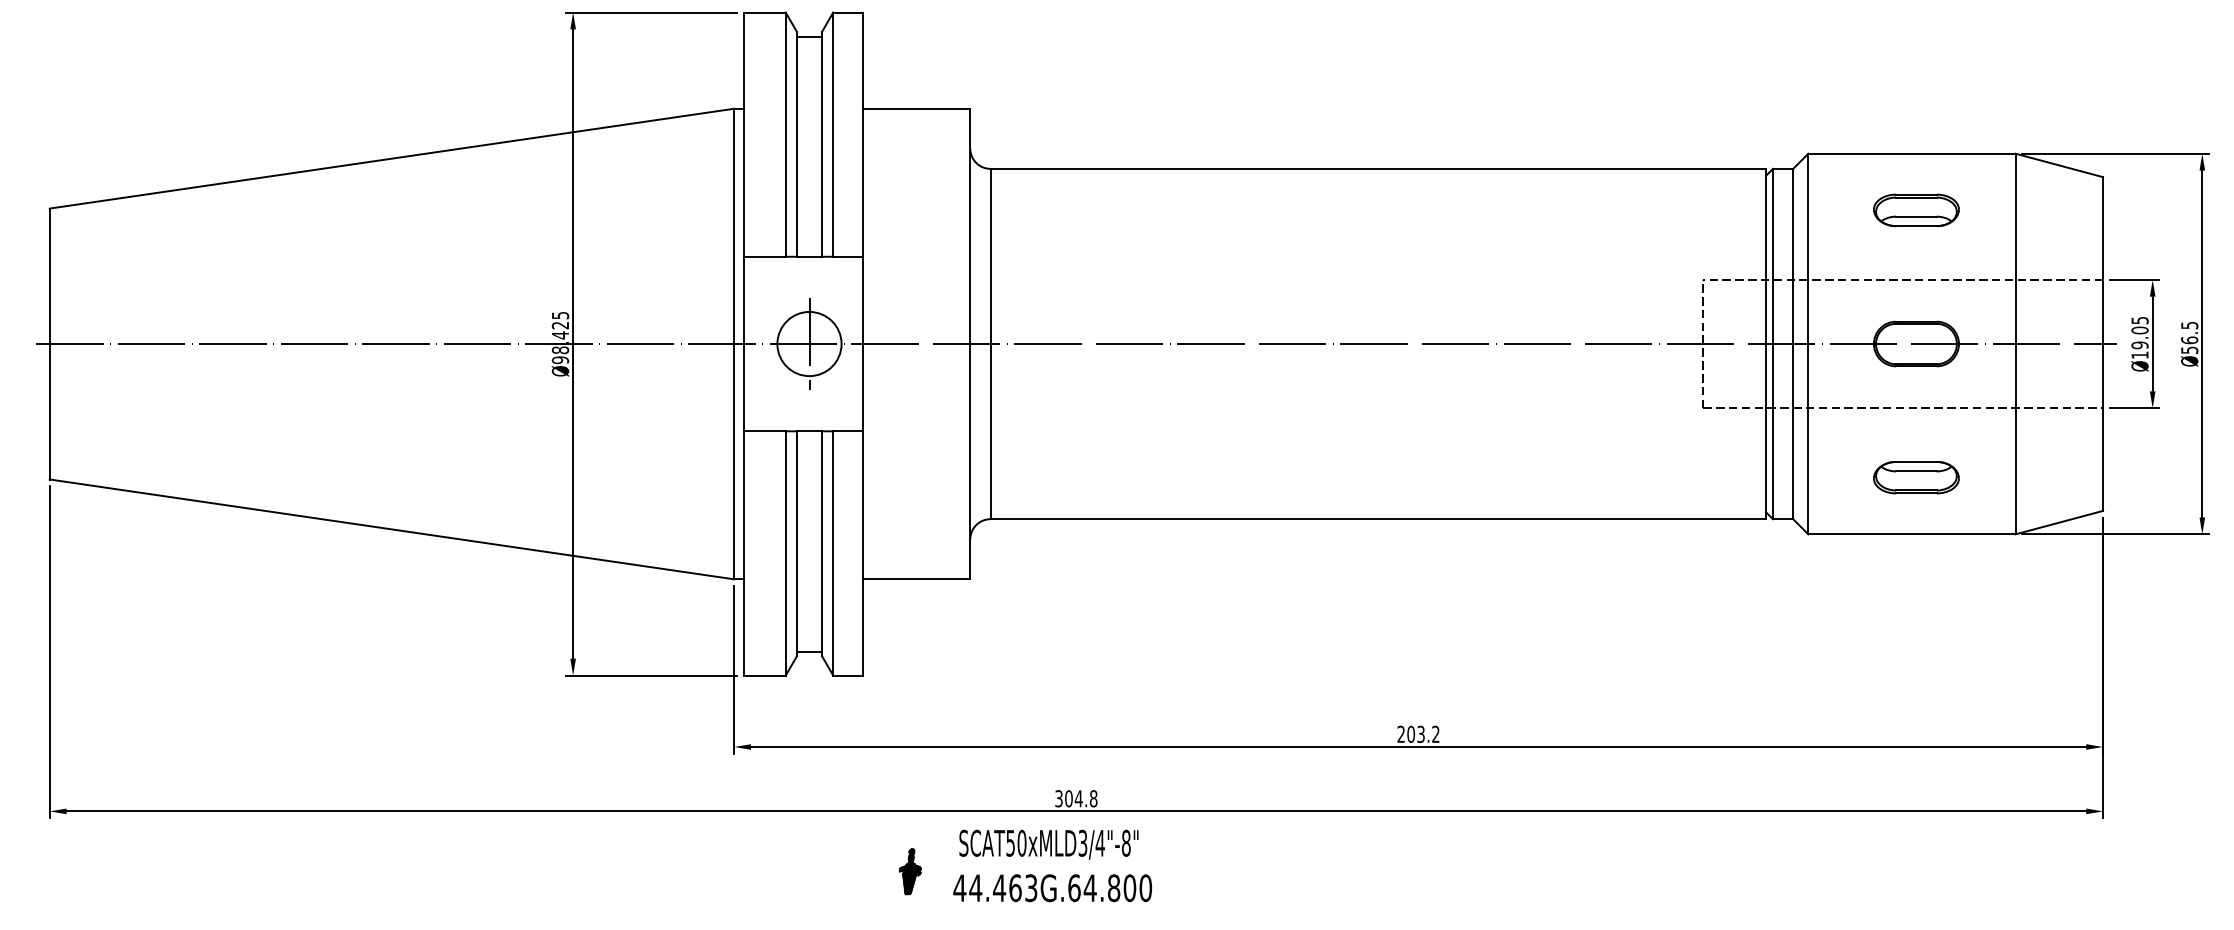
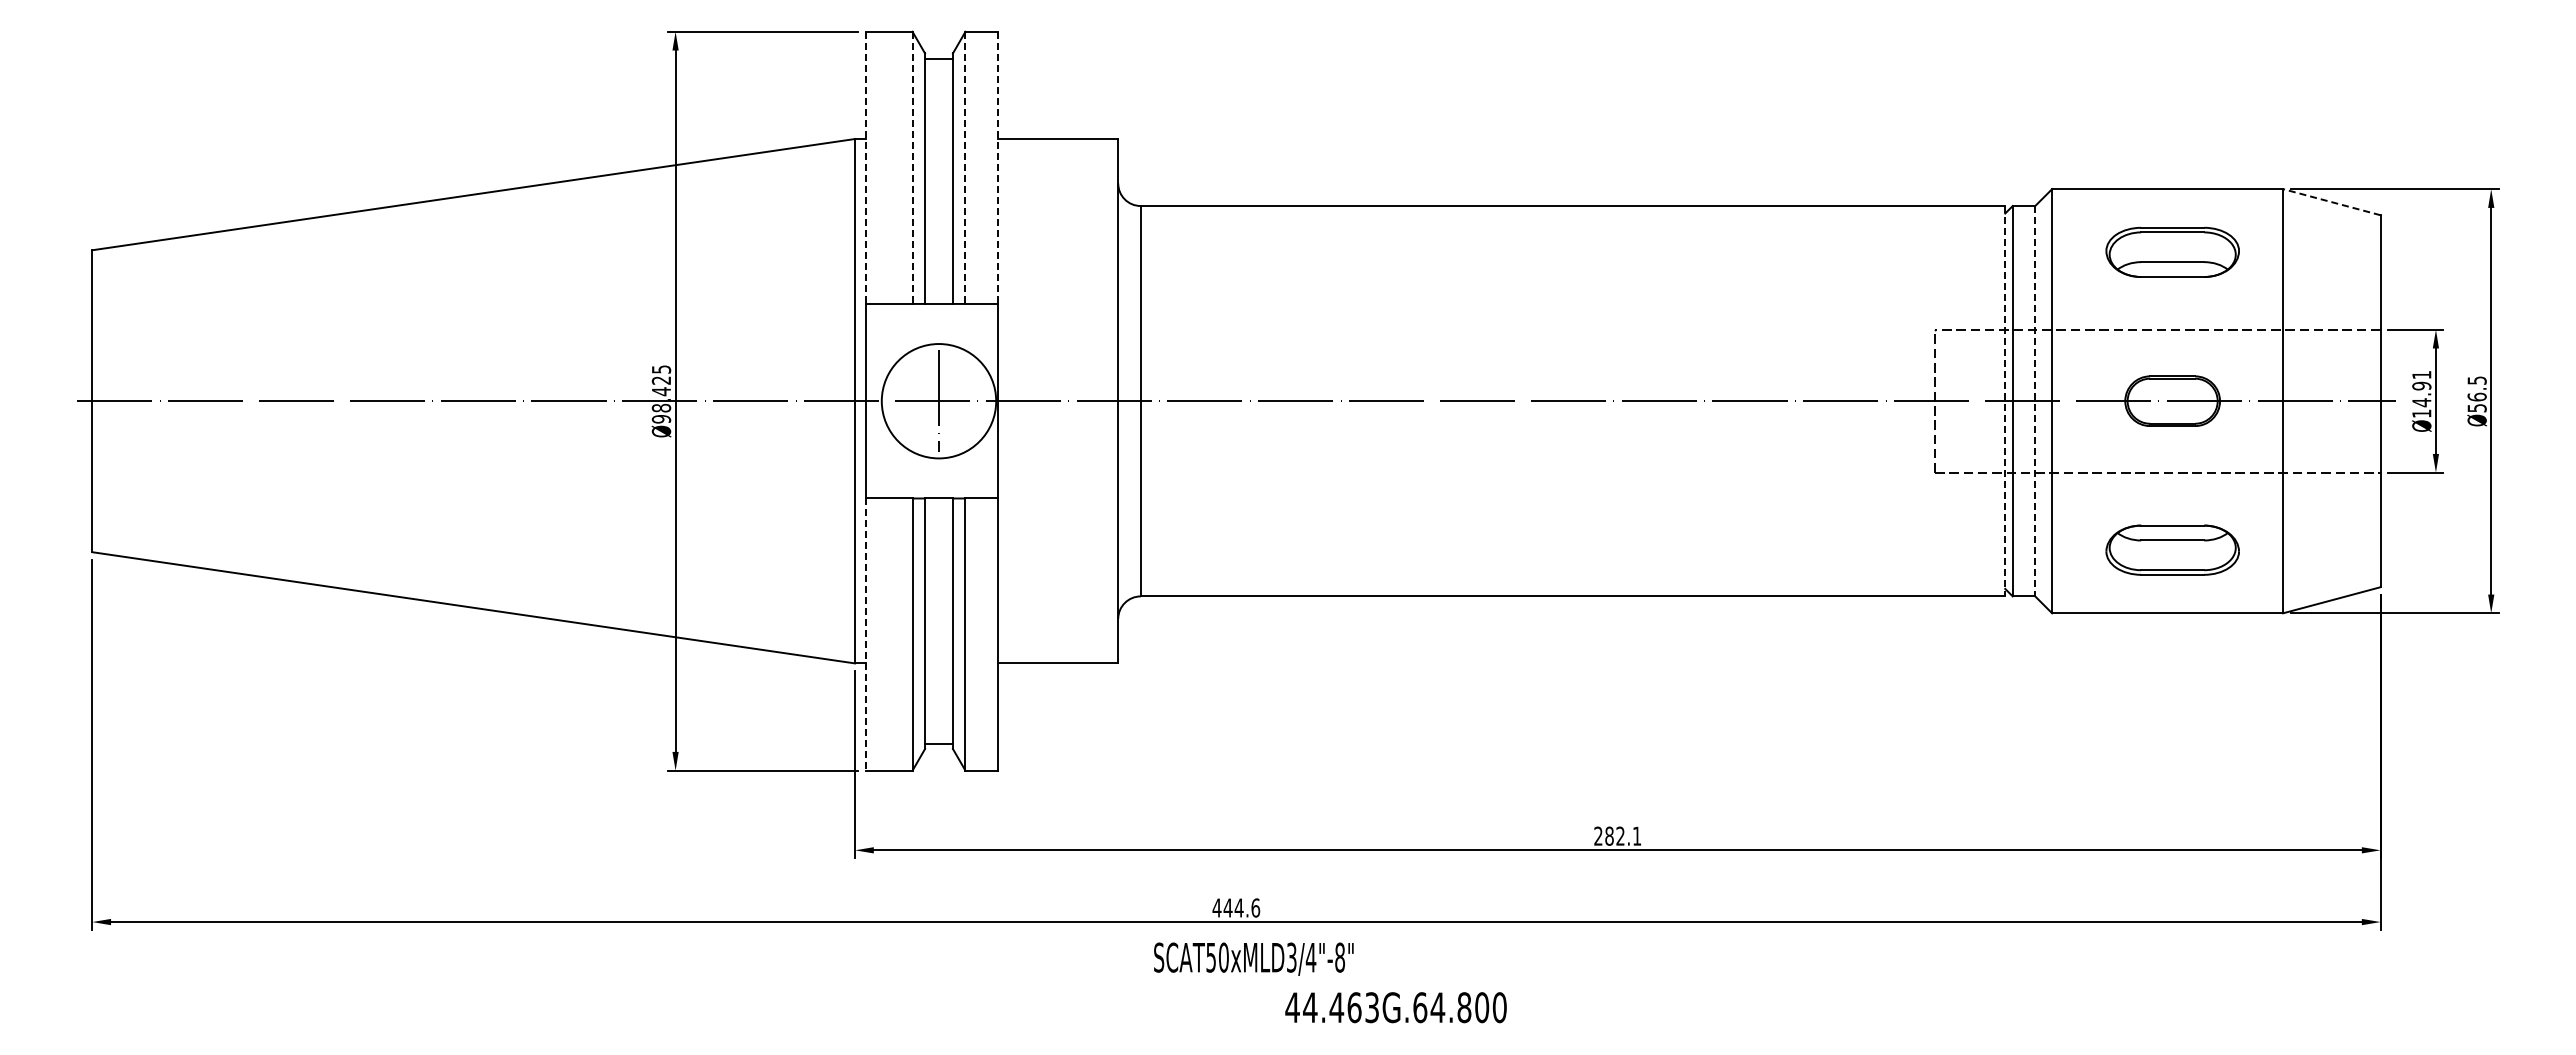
line: (743, 135) -> (865, 168), solid -> dashed
line: (785, 135) -> (912, 168), solid -> dashed
line: (833, 135) -> (965, 168), solid -> dashed
line: (862, 135) -> (998, 168), solid -> dashed
line: (2058, 165) -> (2331, 202), solid -> dashed
part: (1916, 209) -> (2172, 251), size x1.4
text: (2139, 333) -> (2421, 389), 19.05 -> 14.91
circle: (809, 343) -> (938, 400), size x1.6
line: (1766, 344) -> (2005, 401), solid -> dashed
line: (1793, 344) -> (2035, 401), solid -> dashed
part: (1916, 477) -> (2172, 549), size x1.4
line: (743, 554) -> (865, 635), solid -> dashed
text: (1423, 733) -> (1623, 835), 203.2 -> 282.1
text: (1076, 798) -> (1236, 907), 304.8 -> 444.6
text: (1048, 844) -> (1253, 958), moved
part: (910, 871) -> (1051, 989), removed
text: (1052, 888) -> (1395, 1007), moved

